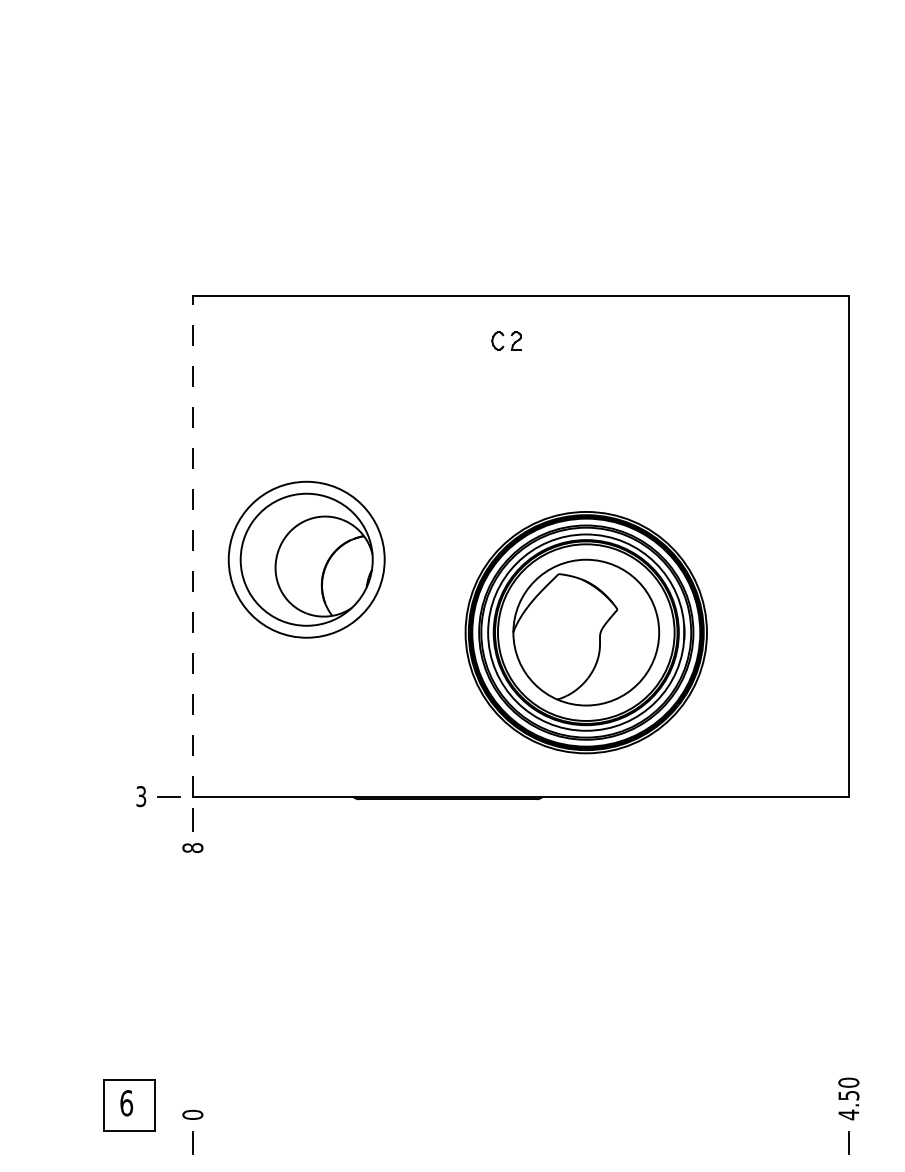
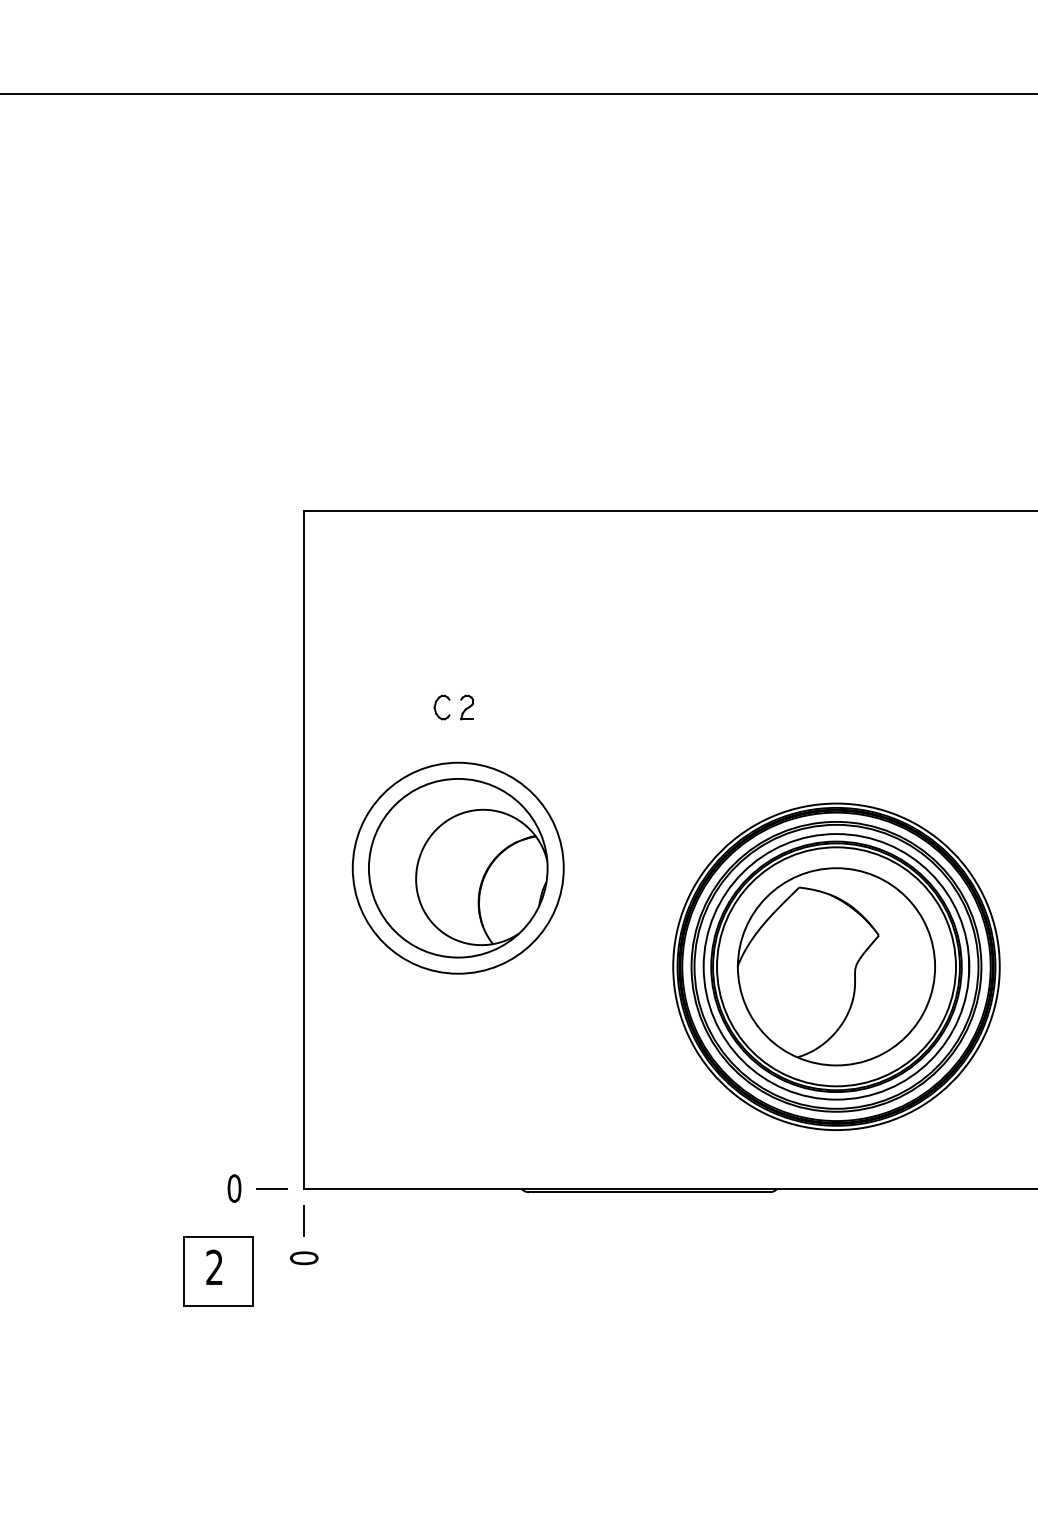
part: (506, 340) -> (453, 706), moved
line: (192, 546) -> (303, 850), dashed -> solid
text: (141, 796) -> (234, 1188), 3 -> 0
text: (192, 848) -> (303, 1258), 8 -> 0
part: (129, 857) -> (218, 1271), added

